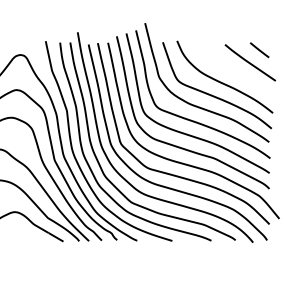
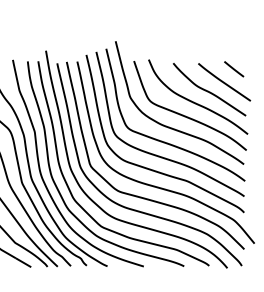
curve: (234, 70) -> (208, 90), added

